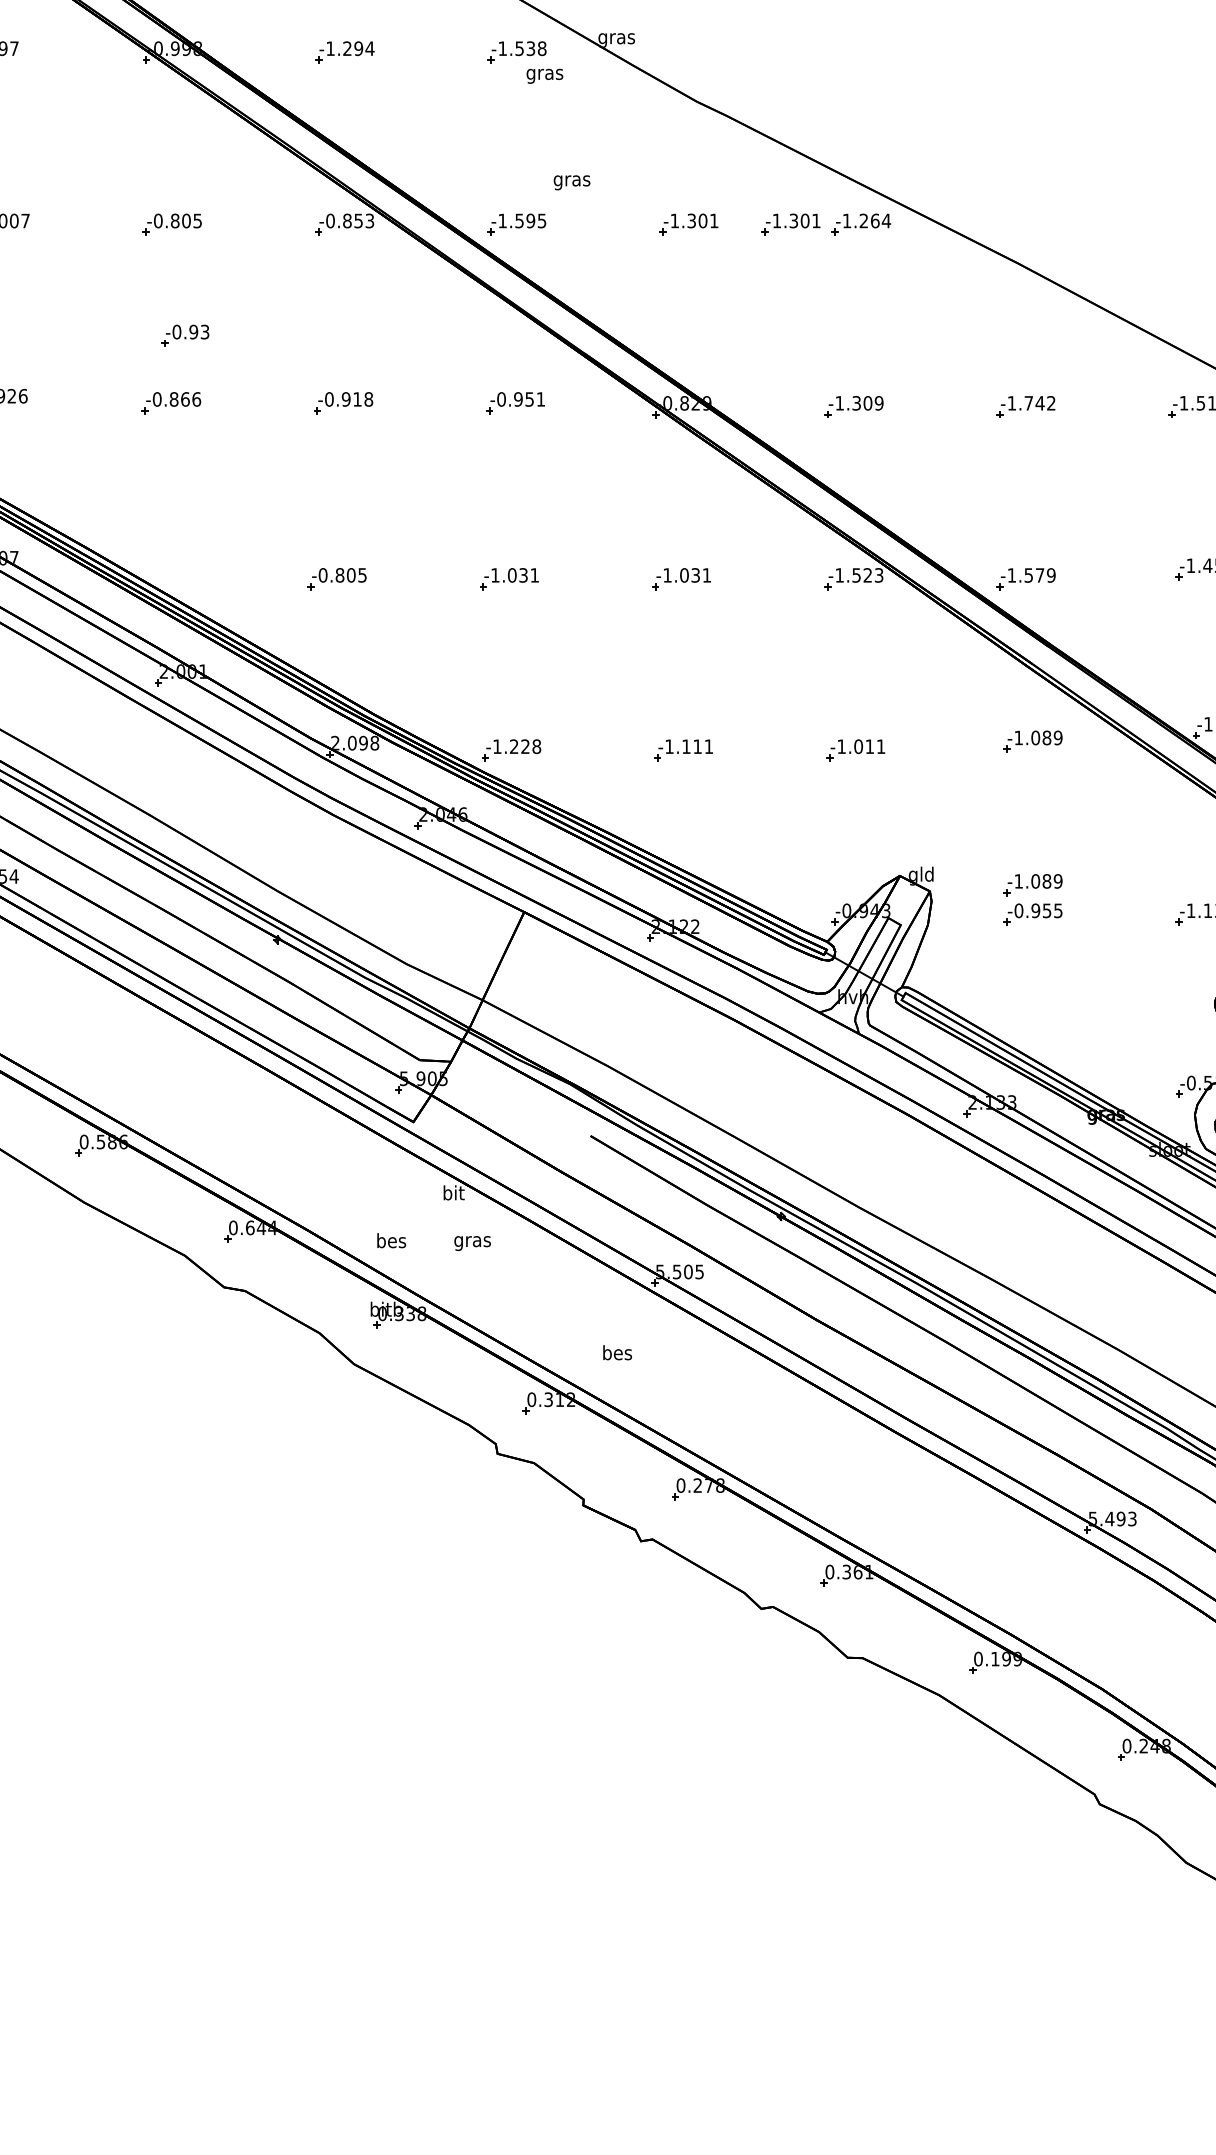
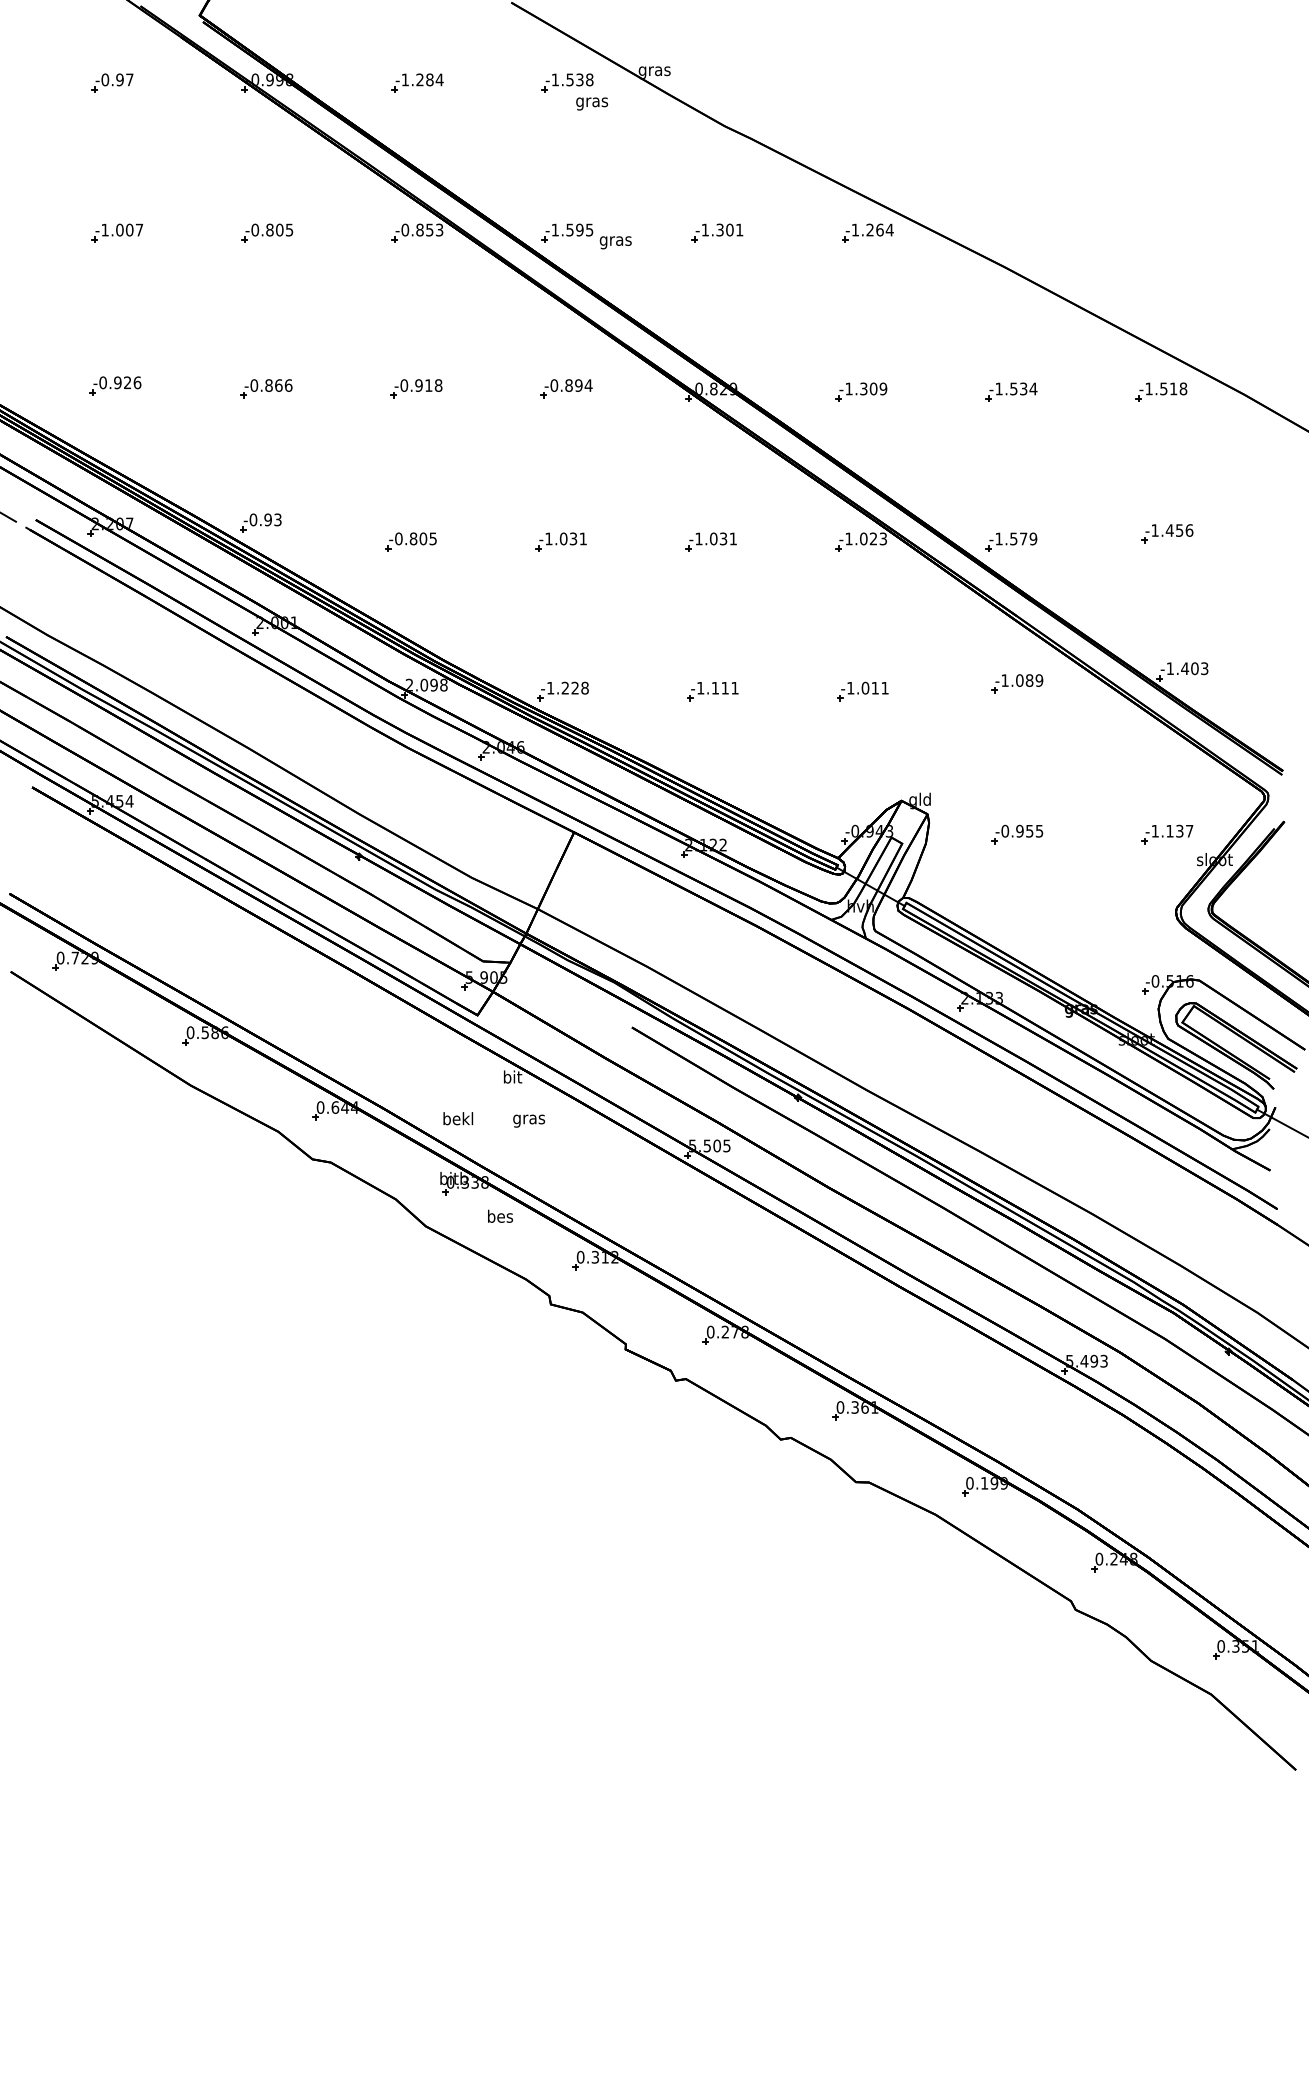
text: (358, 48) -> (429, 79), -1.294 -> -1.284
text: (571, 182) -> (615, 242), moved
part: (790, 223) -> (806, 232), removed
part: (185, 335) -> (260, 522), moved
text: (529, 399) -> (578, 385), -0.951 -> -0.894
text: (1039, 402) -> (1023, 388), -1.742 -> -1.534
text: (856, 574) -> (863, 538), -1.523 -> -1.023
part: (1033, 884) -> (1017, 808), removed
text: (391, 1240) -> (458, 1118), bes -> bekl
text: (617, 1351) -> (500, 1215), moved

